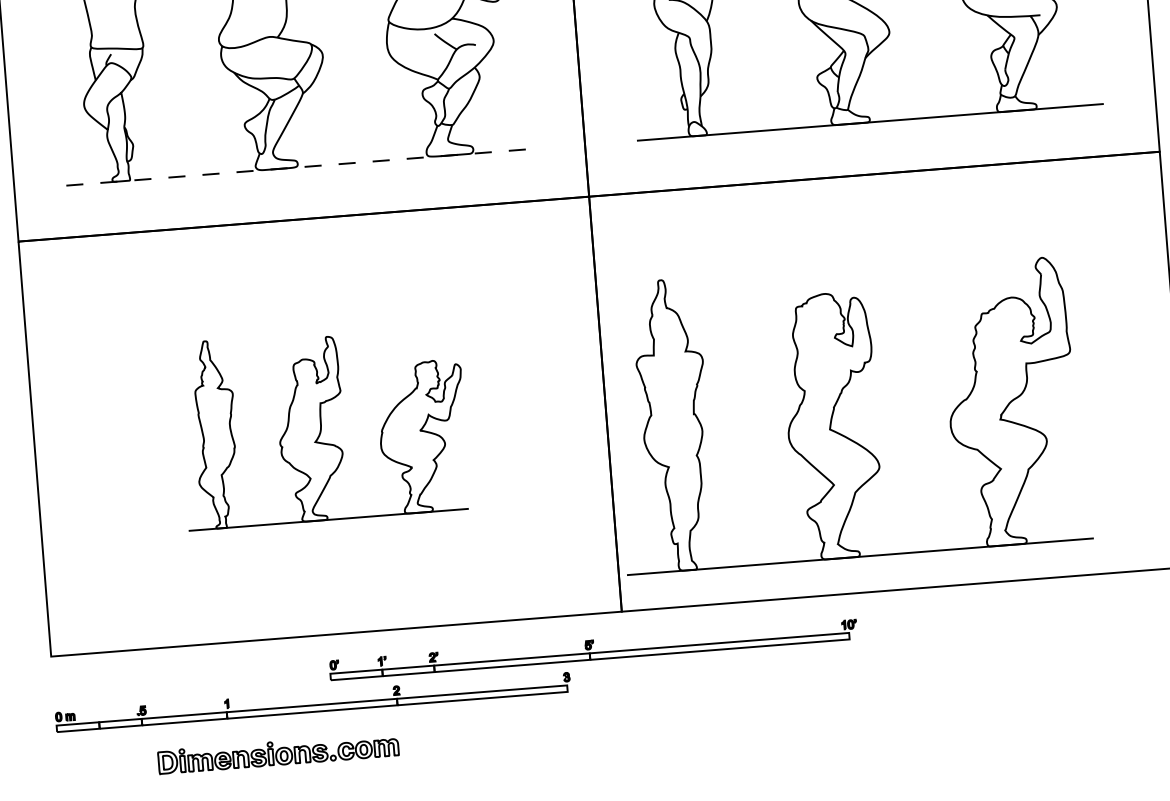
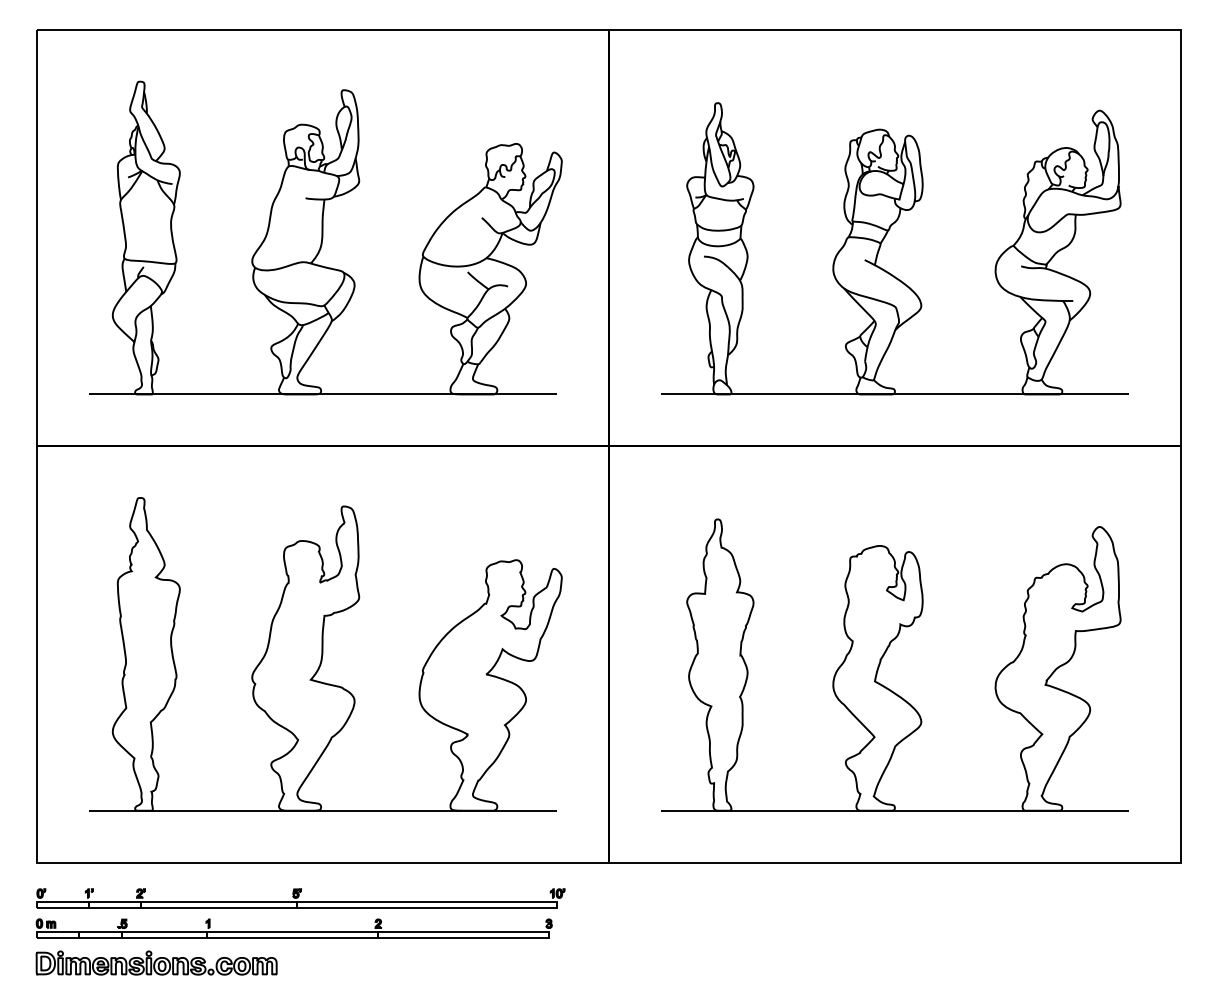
line: (300, 167) -> (323, 394), dashed -> solid
part: (836, 404) -> (883, 657), moved
part: (322, 426) -> (325, 654), size x1.67
part: (593, 649) -> (300, 898), moved
part: (278, 752) -> (156, 962), moved

